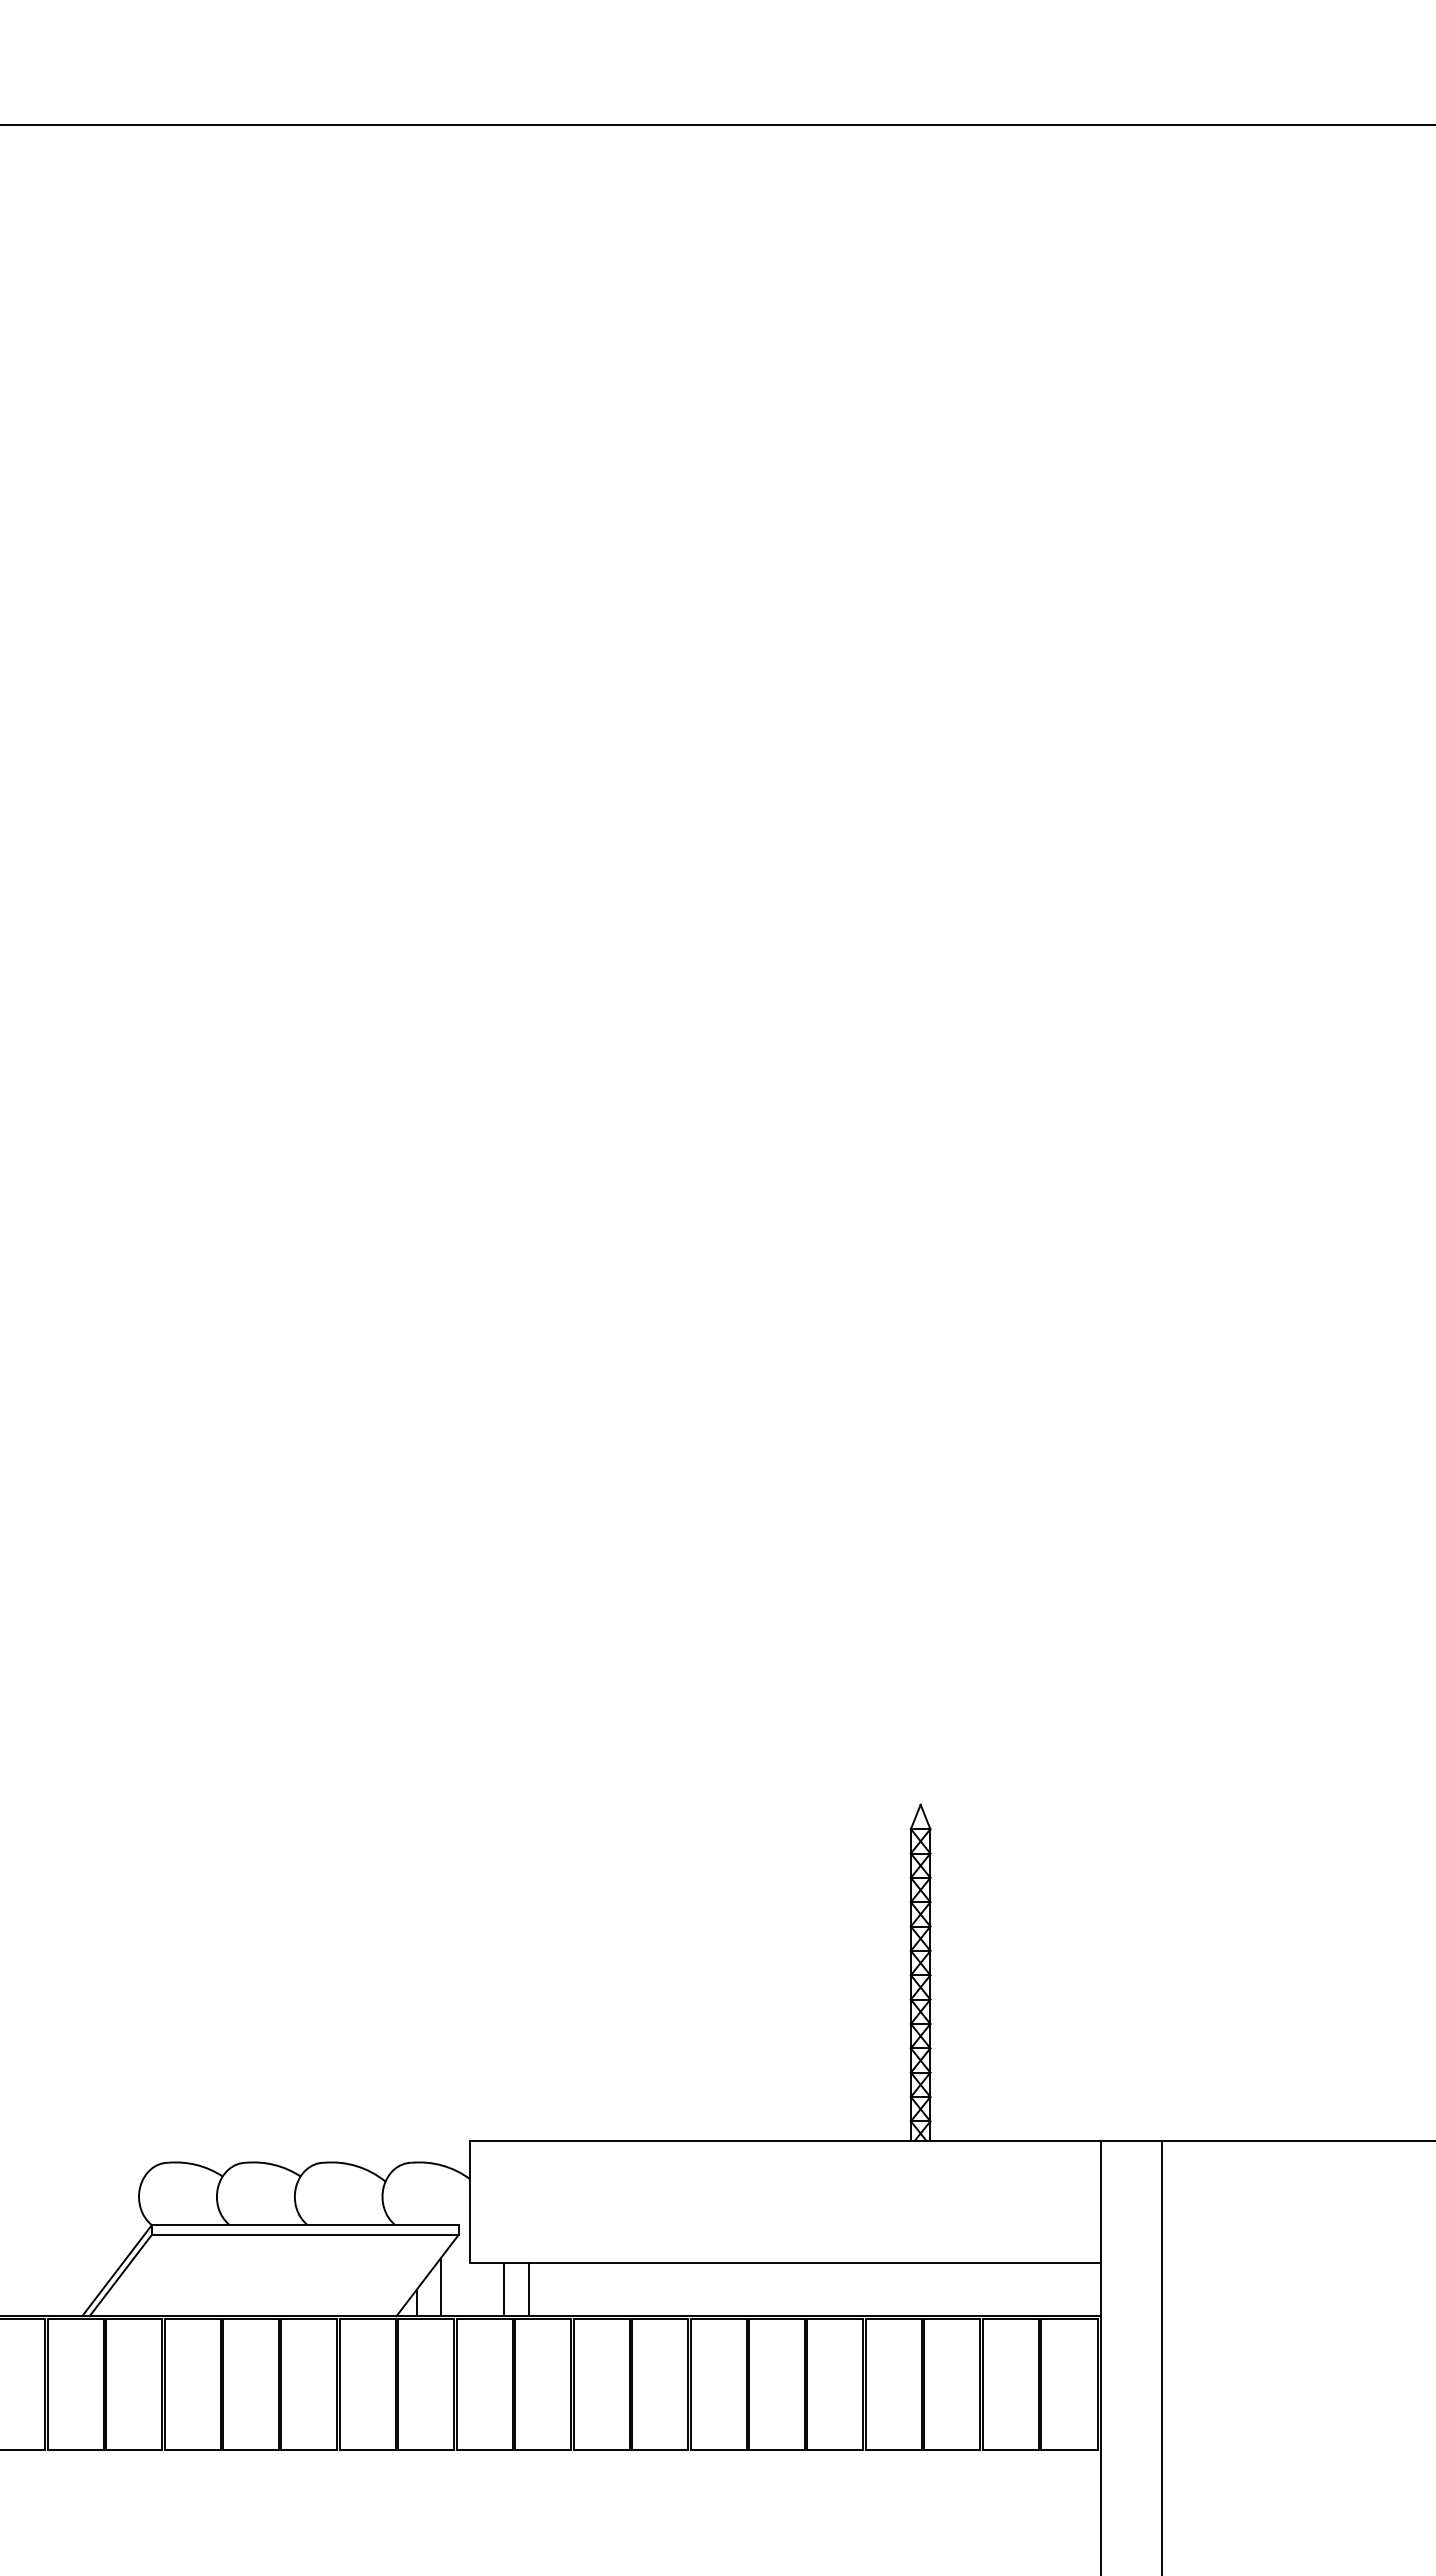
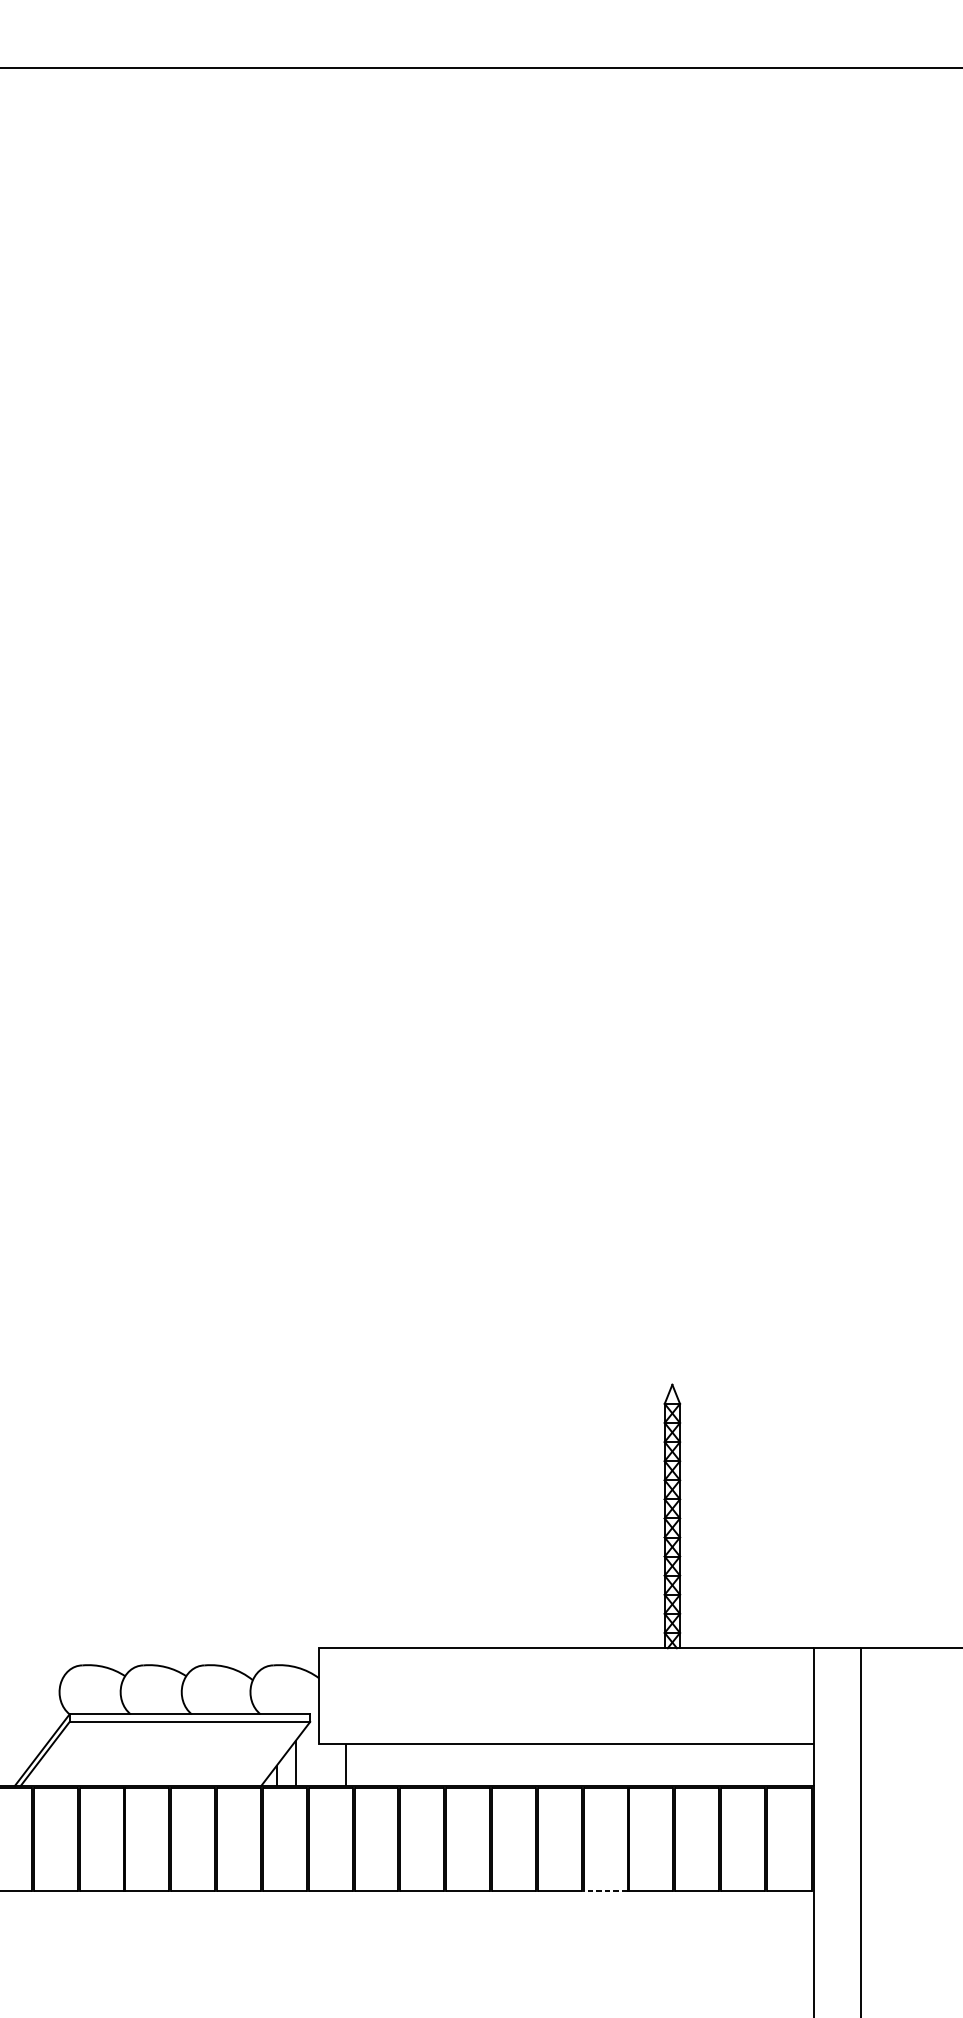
line: (528, 2289) -> (364, 1764), removed
line: (834, 2450) -> (604, 1891), solid -> dashed

